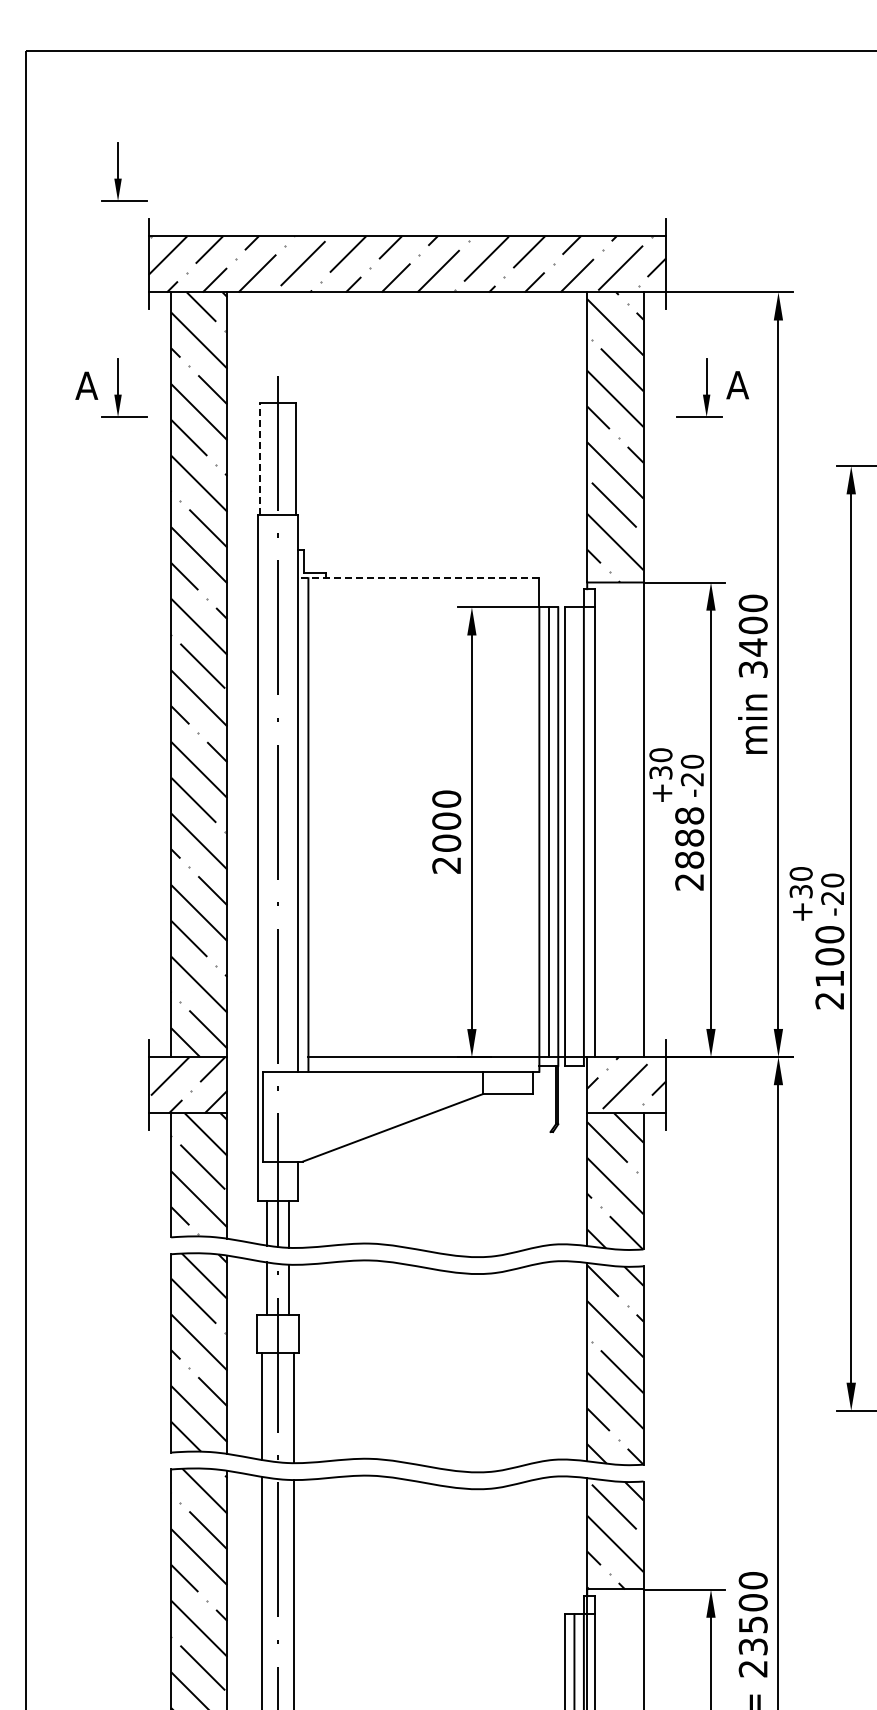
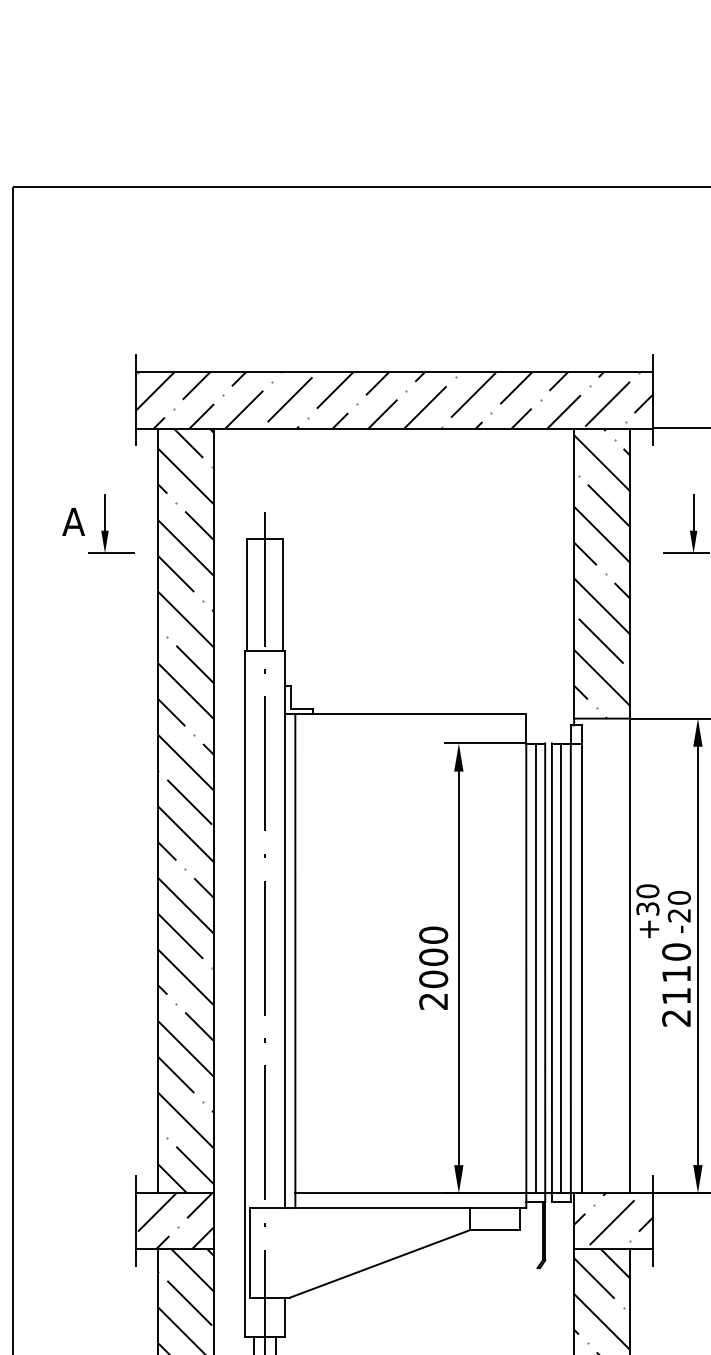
part: (124, 171) -> (111, 307), removed
line: (260, 458) -> (247, 594), dashed -> solid
line: (418, 578) -> (405, 714), dashed -> solid
line: (574, 832) -> (561, 968), added
text: (689, 837) -> (676, 973), 2888 -> 2110

